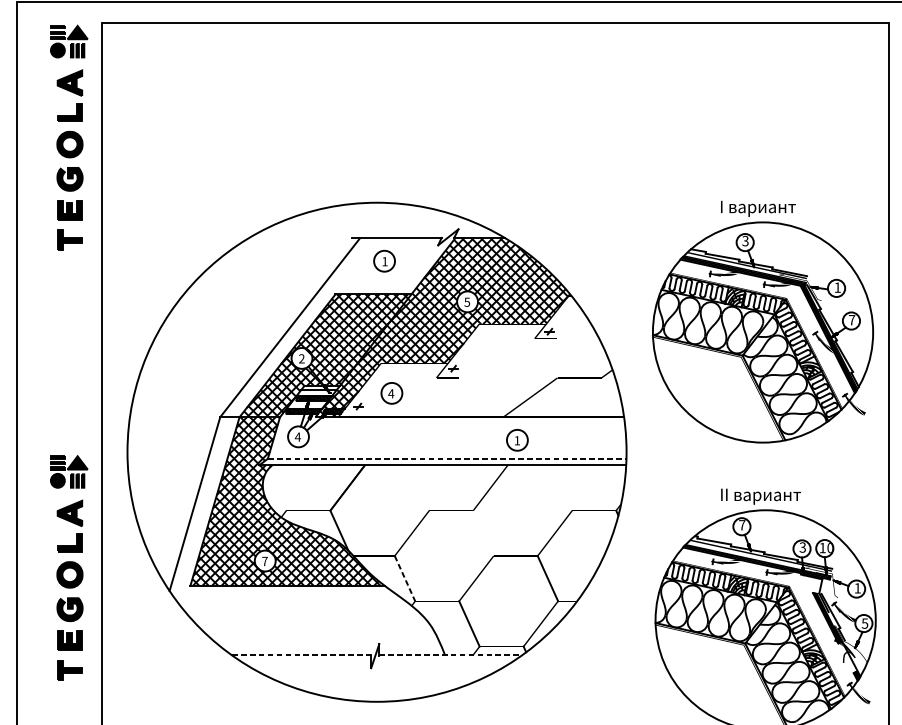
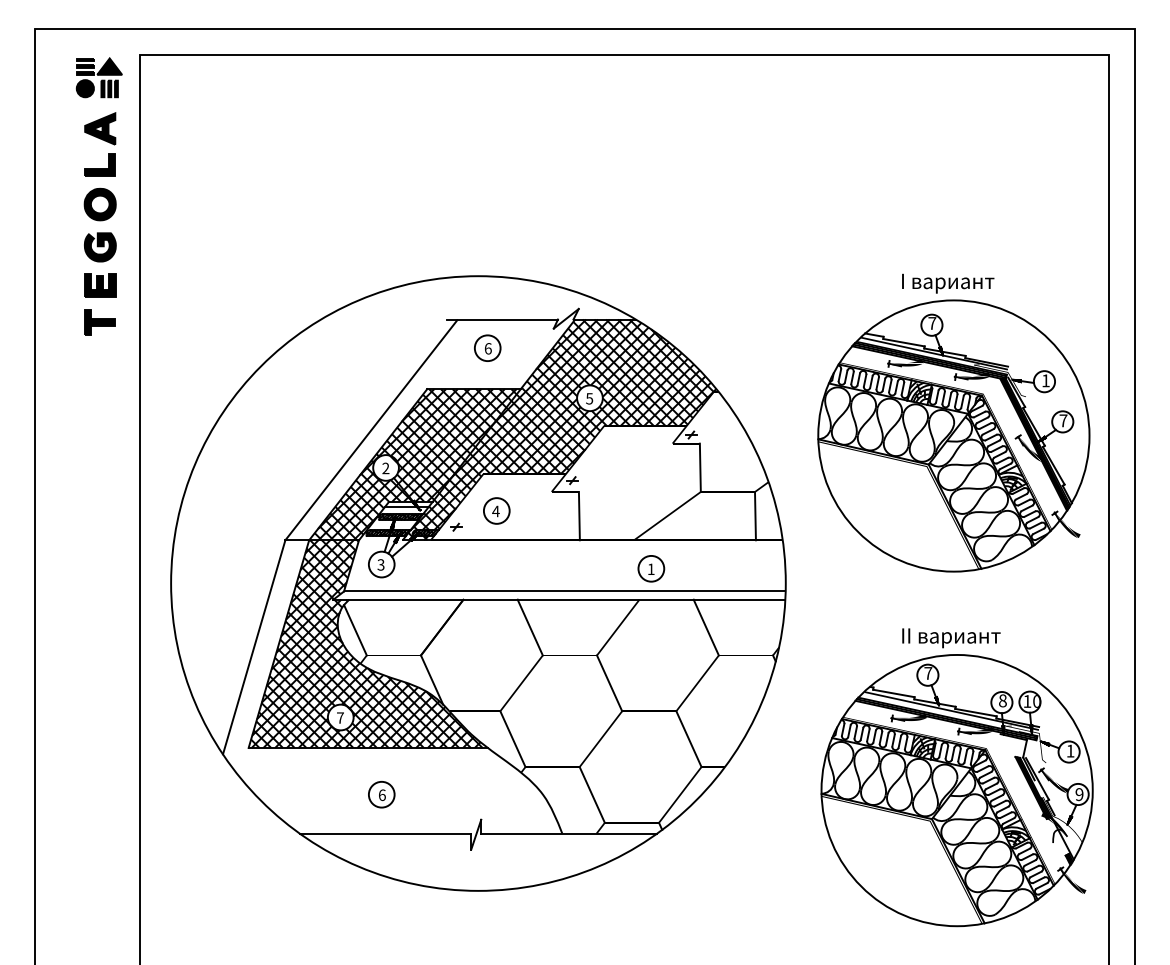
text: (745, 240) -> (932, 322), 3 -> 7
text: (385, 261) -> (488, 348), 1 -> 6
line: (556, 358) -> (699, 467), added
line: (458, 397) -> (578, 515), added
line: (601, 397) -> (755, 515), added
text: (297, 436) -> (380, 564), 4 -> 3
line: (446, 458) -> (564, 591), dashed -> solid
line: (418, 487) -> (529, 627), added
line: (561, 487) -> (705, 627), added
line: (277, 490) -> (355, 630), added
line: (483, 533) -> (609, 683), added
text: (802, 547) -> (1002, 700), 3 -> 8
part: (68, 568) -> (98, 726), removed
line: (404, 578) -> (512, 739), dashed -> solid
part: (298, 623) -> (381, 794), added
text: (865, 623) -> (1079, 794), 5 -> 9
line: (301, 655) -> (385, 833), dashed -> solid
line: (450, 655) -> (569, 833), dashed -> solid

